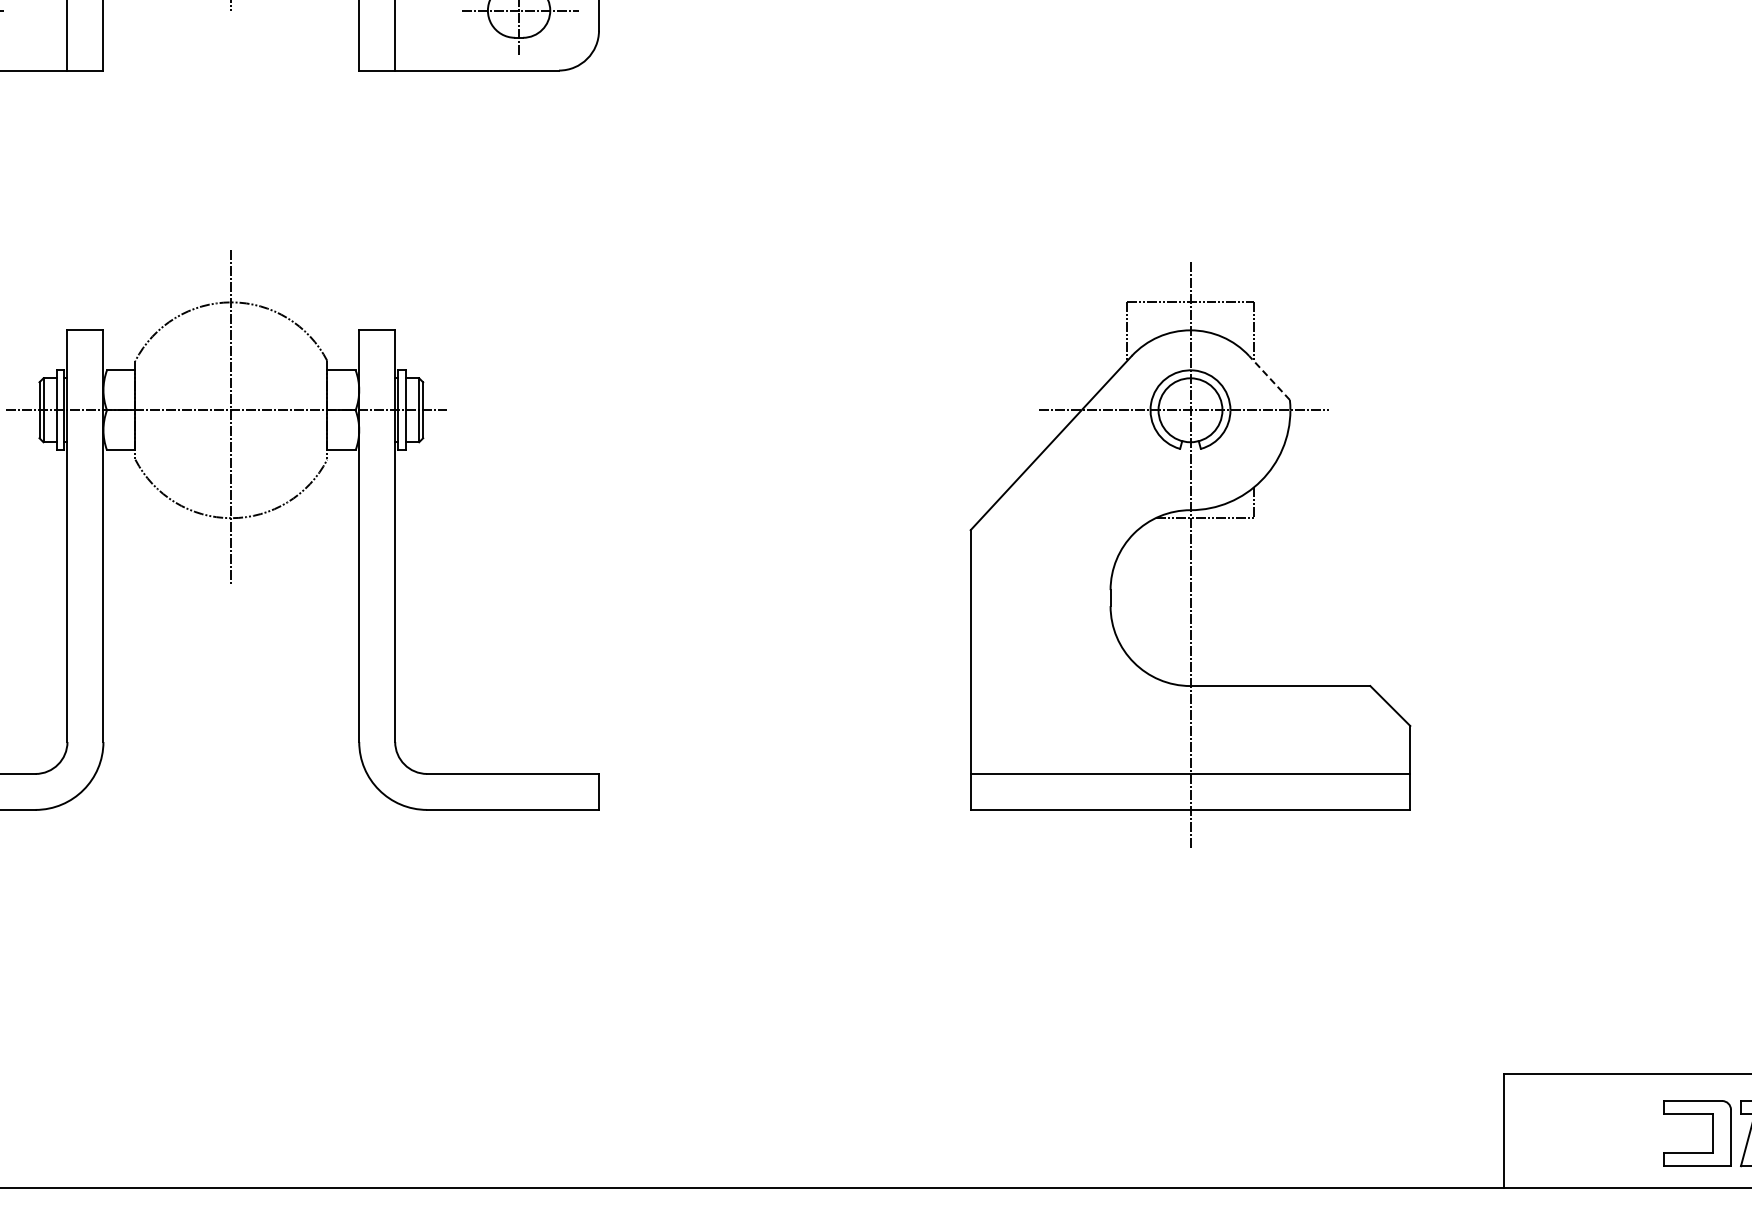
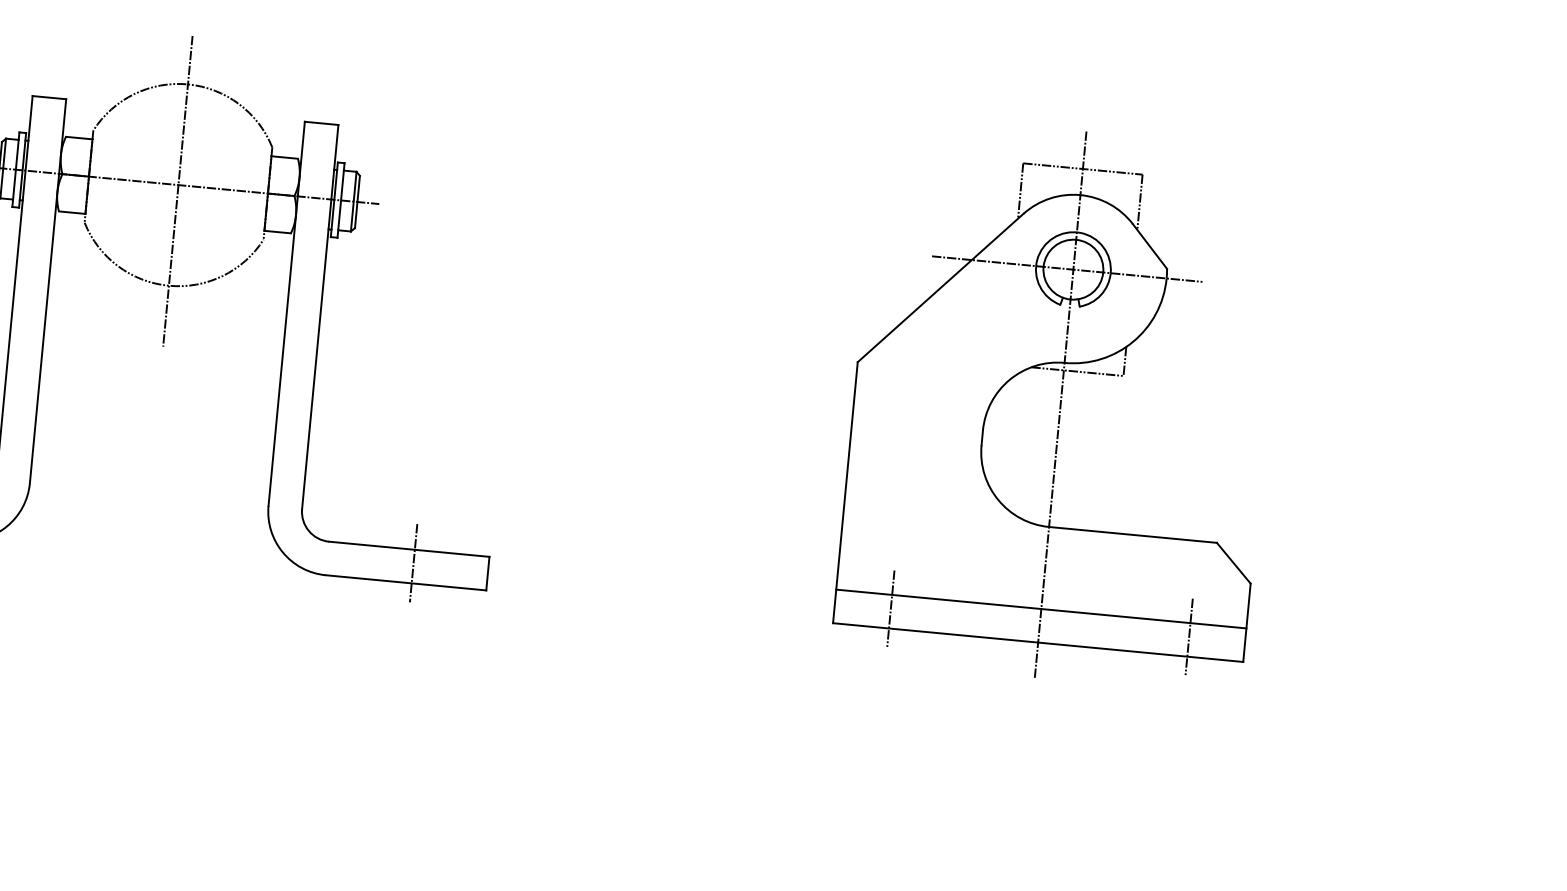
line: (1269, 378) -> (1149, 247), dashed -> solid
line: (519, 788) -> (413, 563), added
line: (1030, 788) -> (890, 608), added
line: (1350, 788) -> (1189, 636), added

